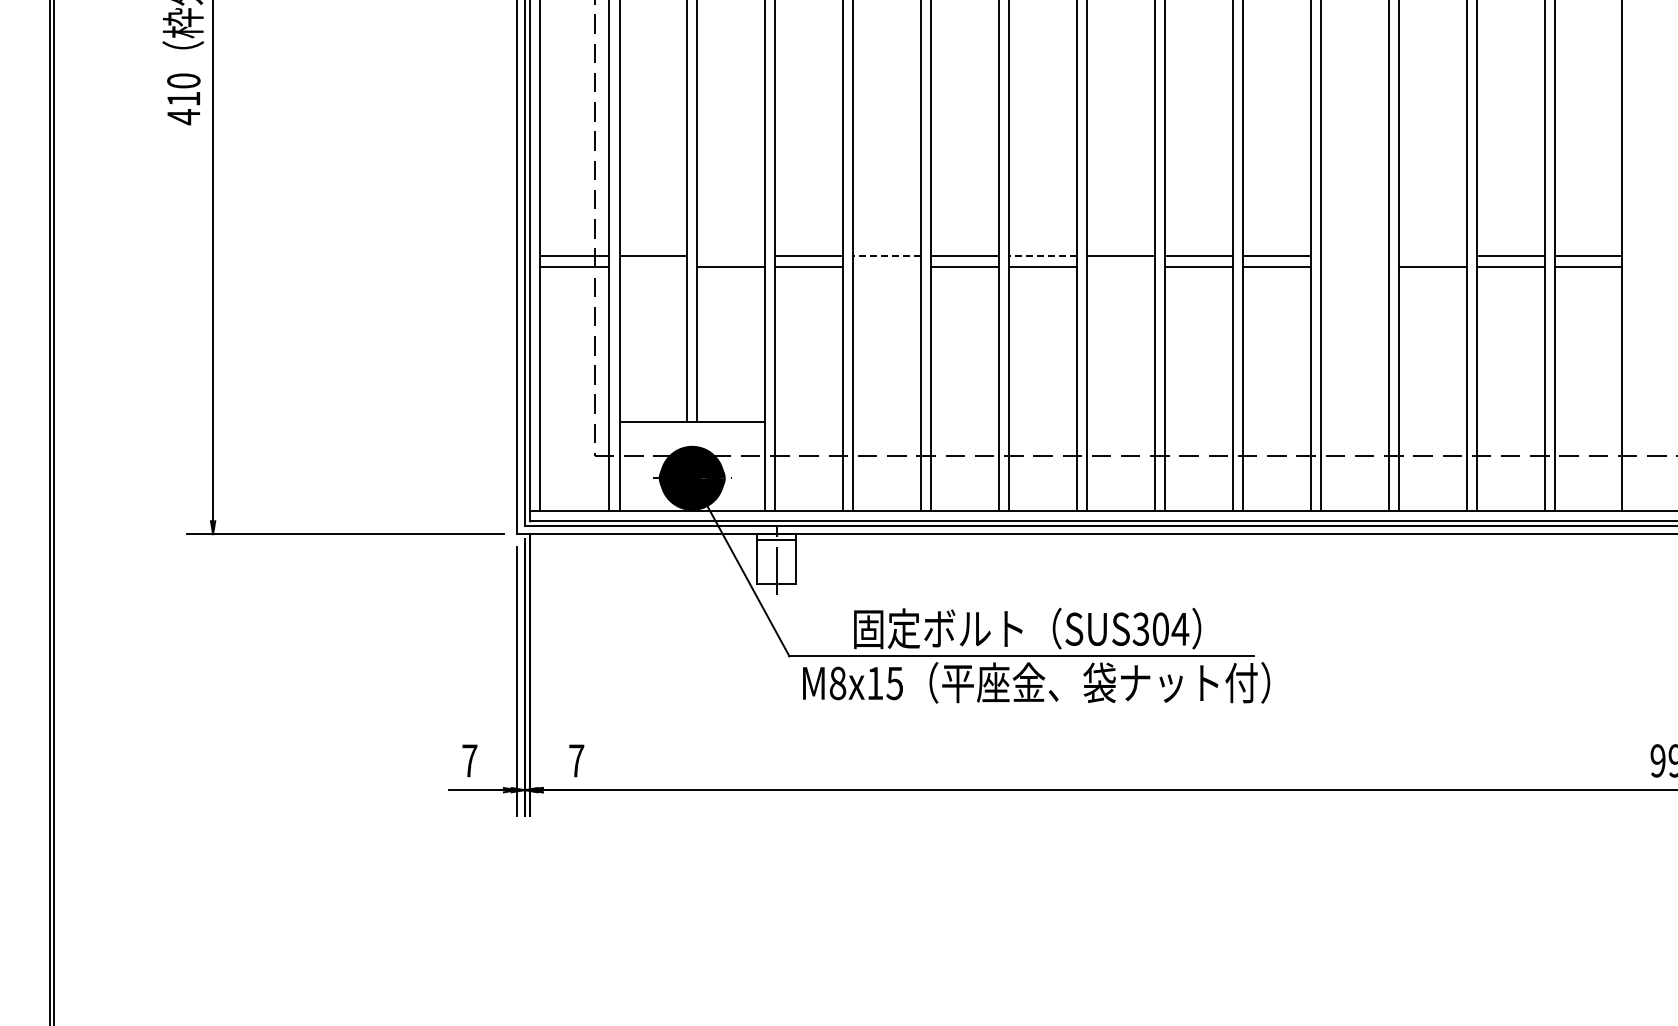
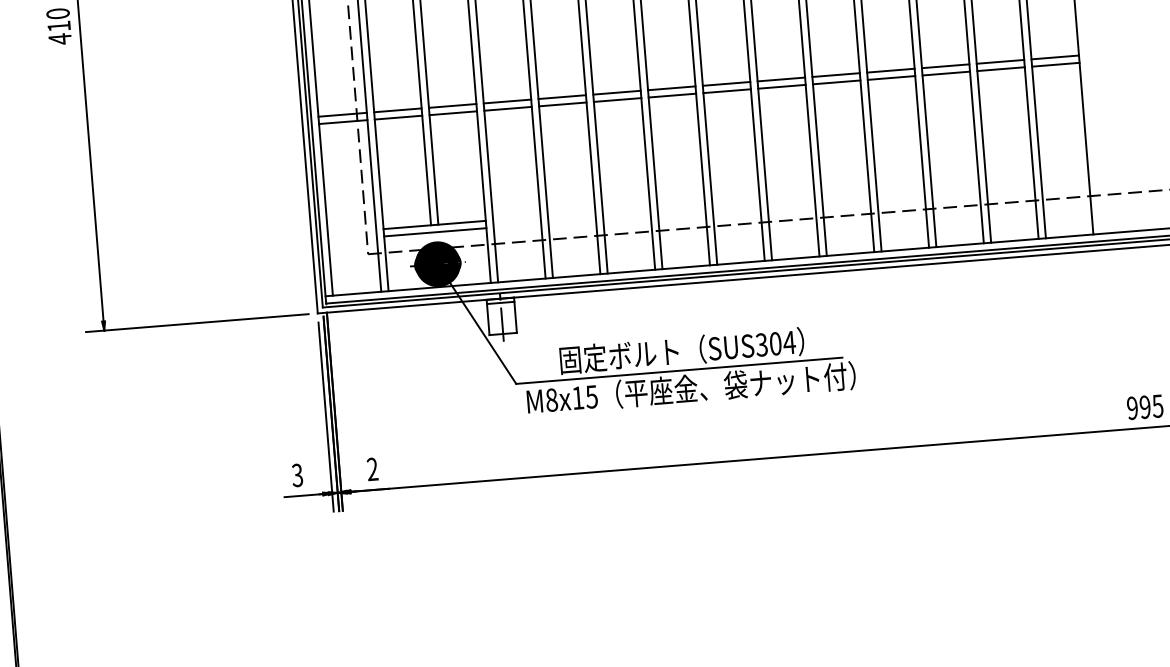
line: (731, 256) -> (452, 106), added
line: (887, 256) -> (562, 97), dashed -> solid
line: (1043, 256) -> (672, 88), dashed -> solid
line: (1354, 256) -> (890, 70), added
line: (1432, 256) -> (945, 66), added
line: (653, 266) -> (398, 117), added
line: (886, 266) -> (562, 104), added
line: (1120, 266) -> (726, 91), added
line: (1354, 266) -> (891, 77), added
line: (692, 432) -> (435, 232), added
text: (469, 760) -> (297, 475), 7 -> 3
text: (576, 760) -> (372, 469), 7 -> 2

